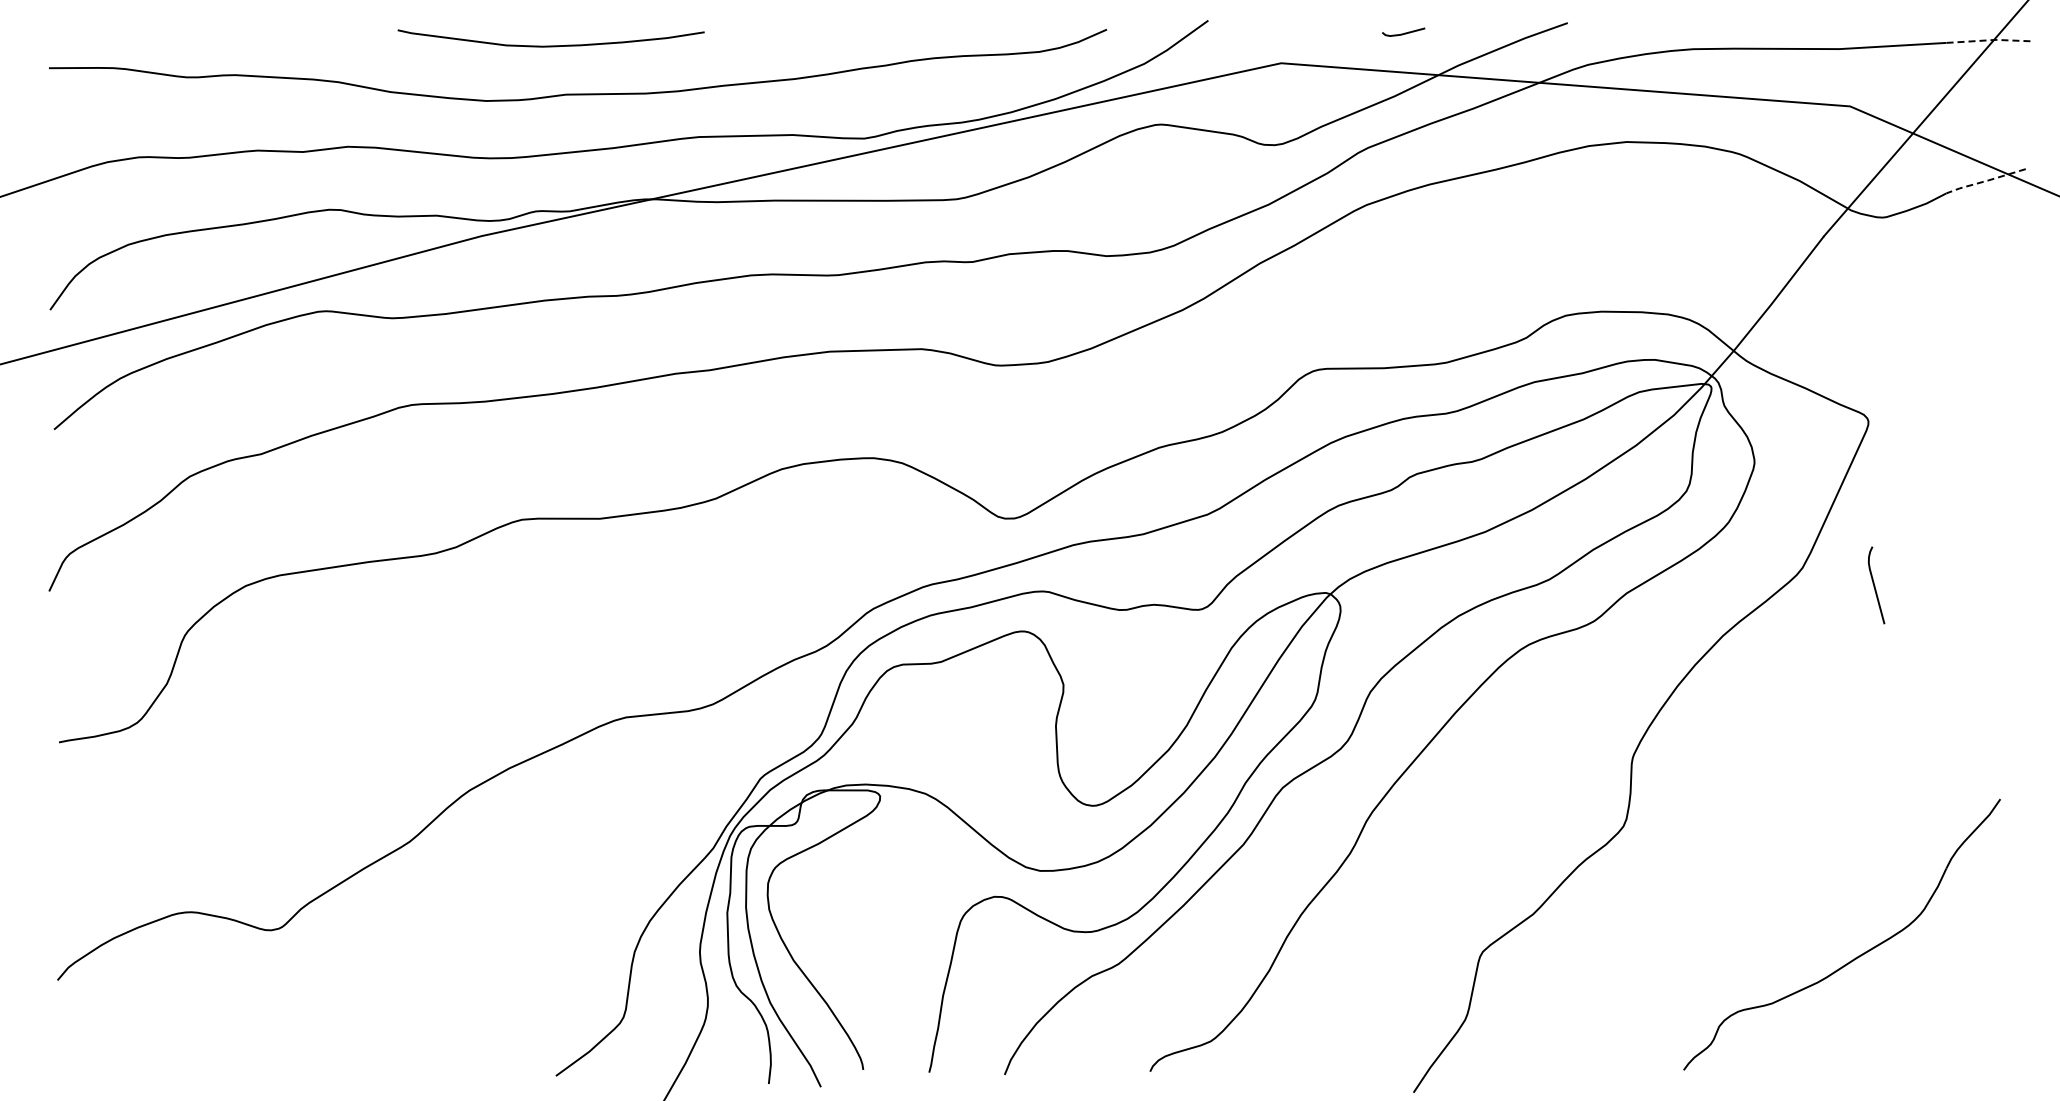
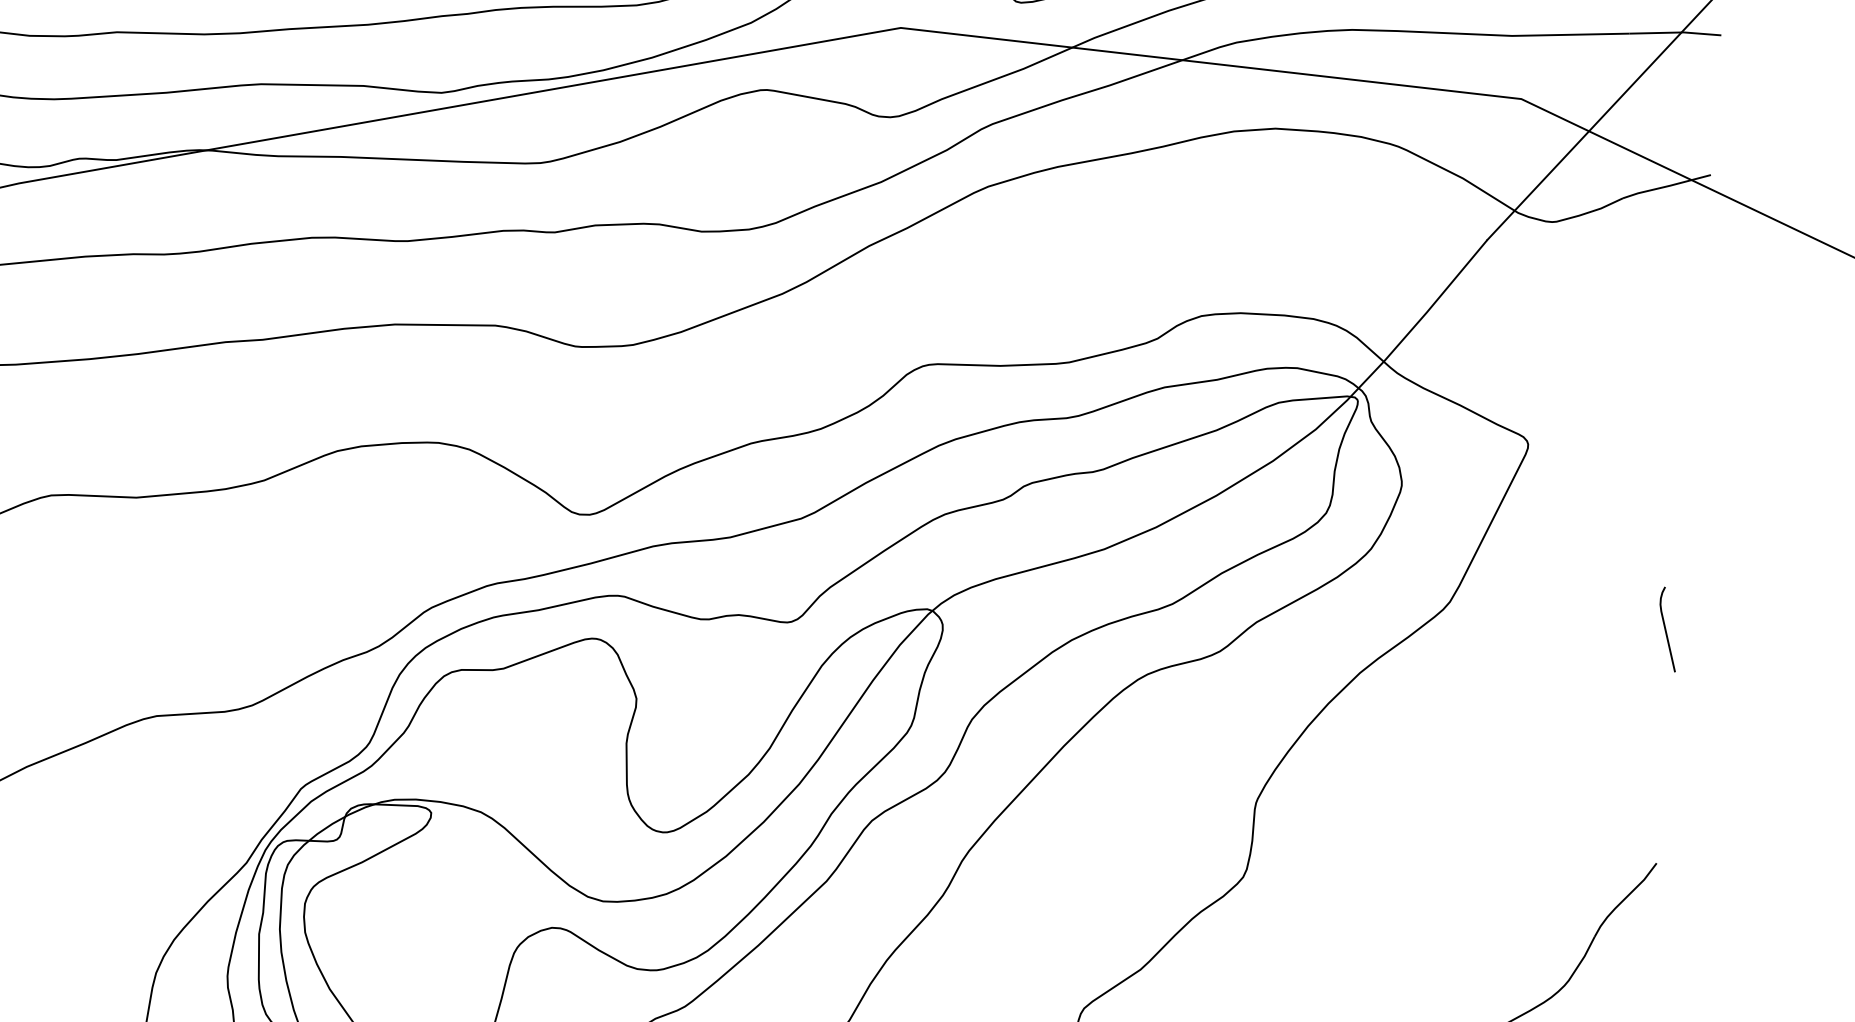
line: (1989, 40) -> (1676, 32), dashed -> solid
line: (1985, 181) -> (1666, 186), dashed -> solid
curve: (1875, 585) -> (1666, 629), moved

